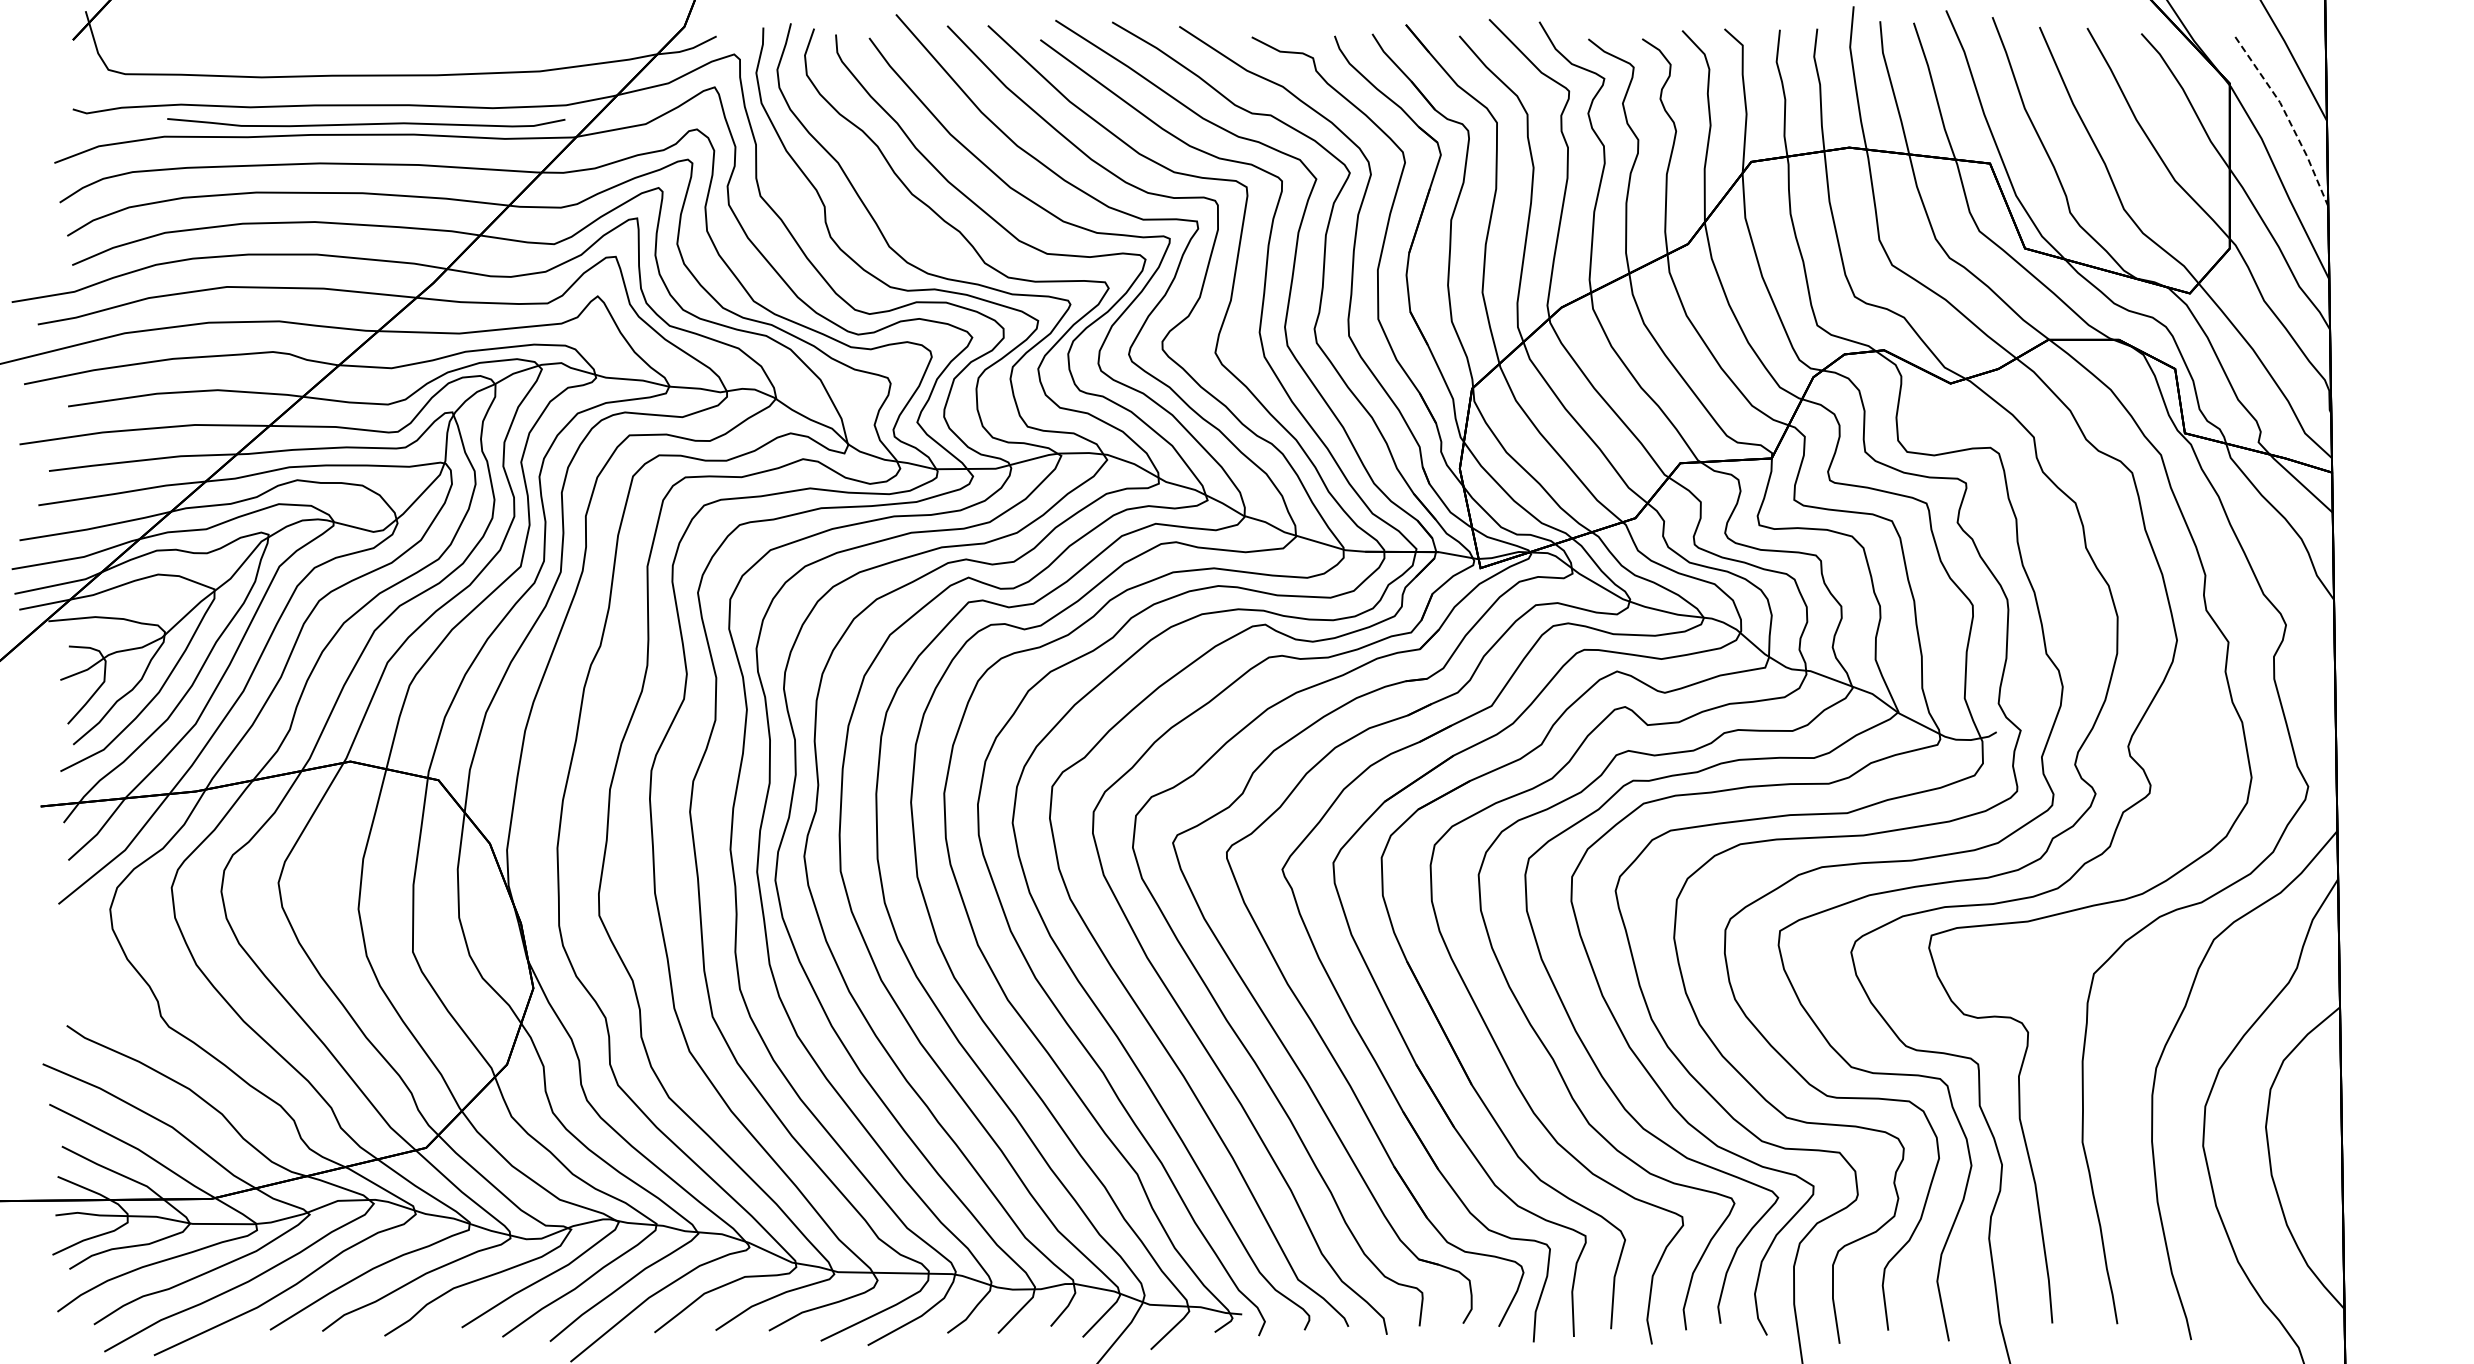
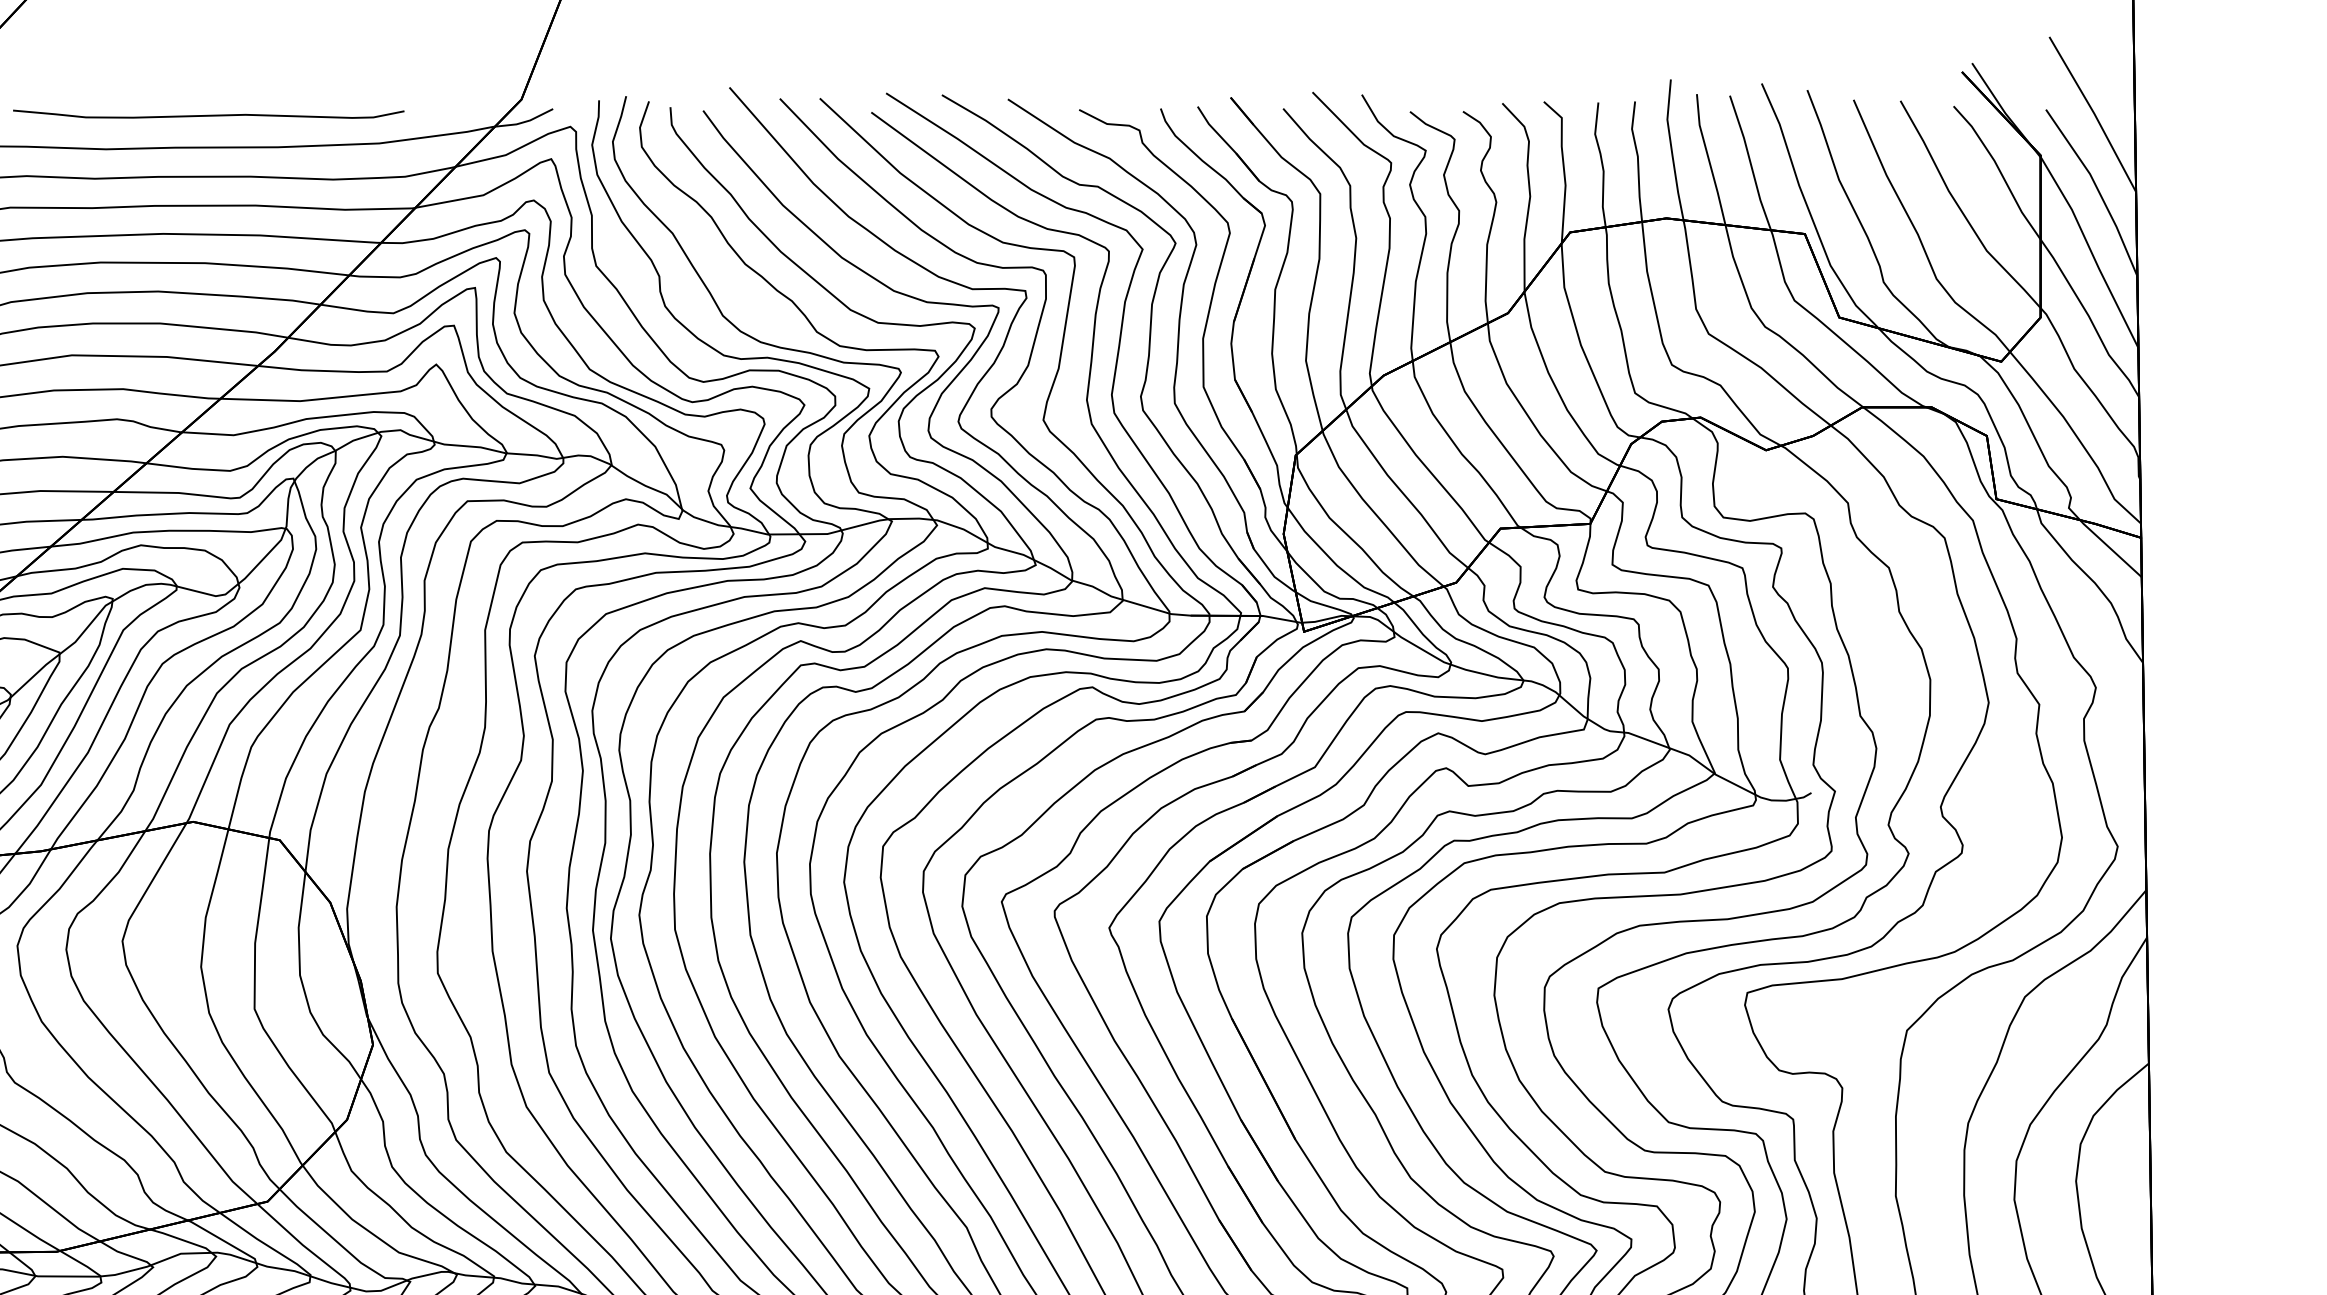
line: (2288, 118) -> (2098, 189), dashed -> solid
curve: (366, 123) -> (208, 115), moved

